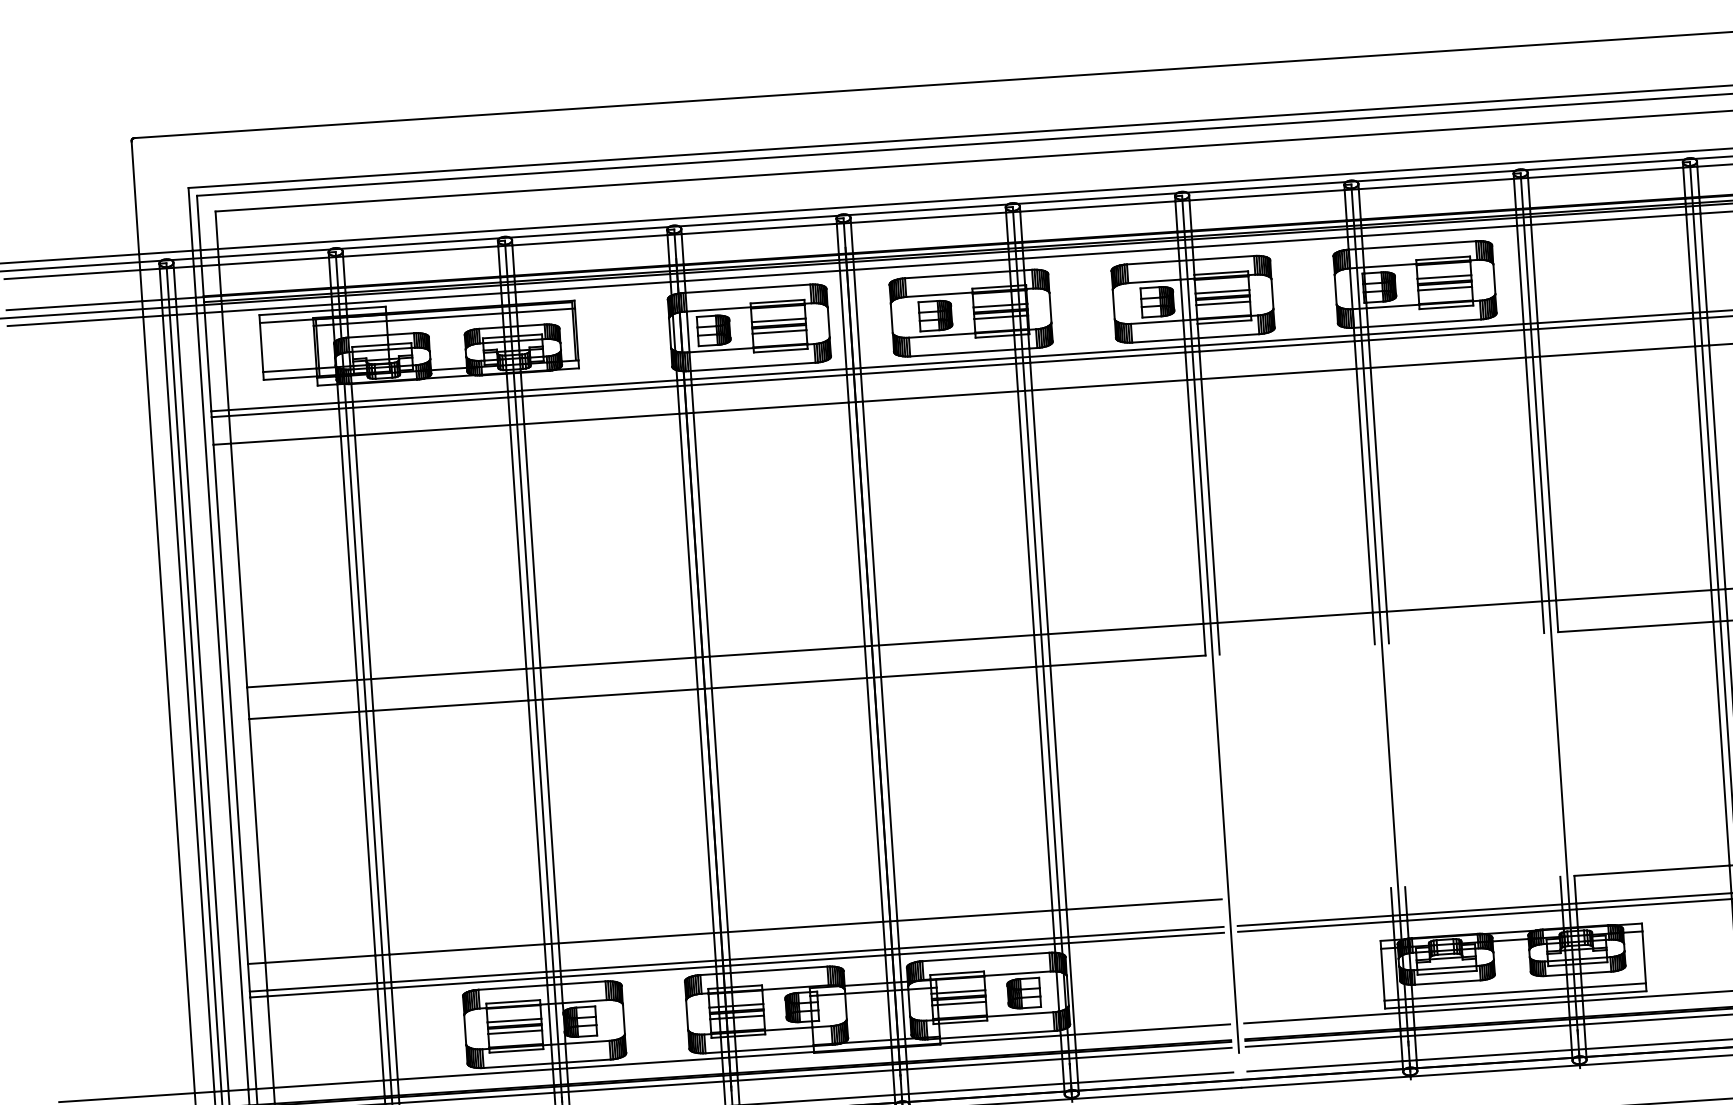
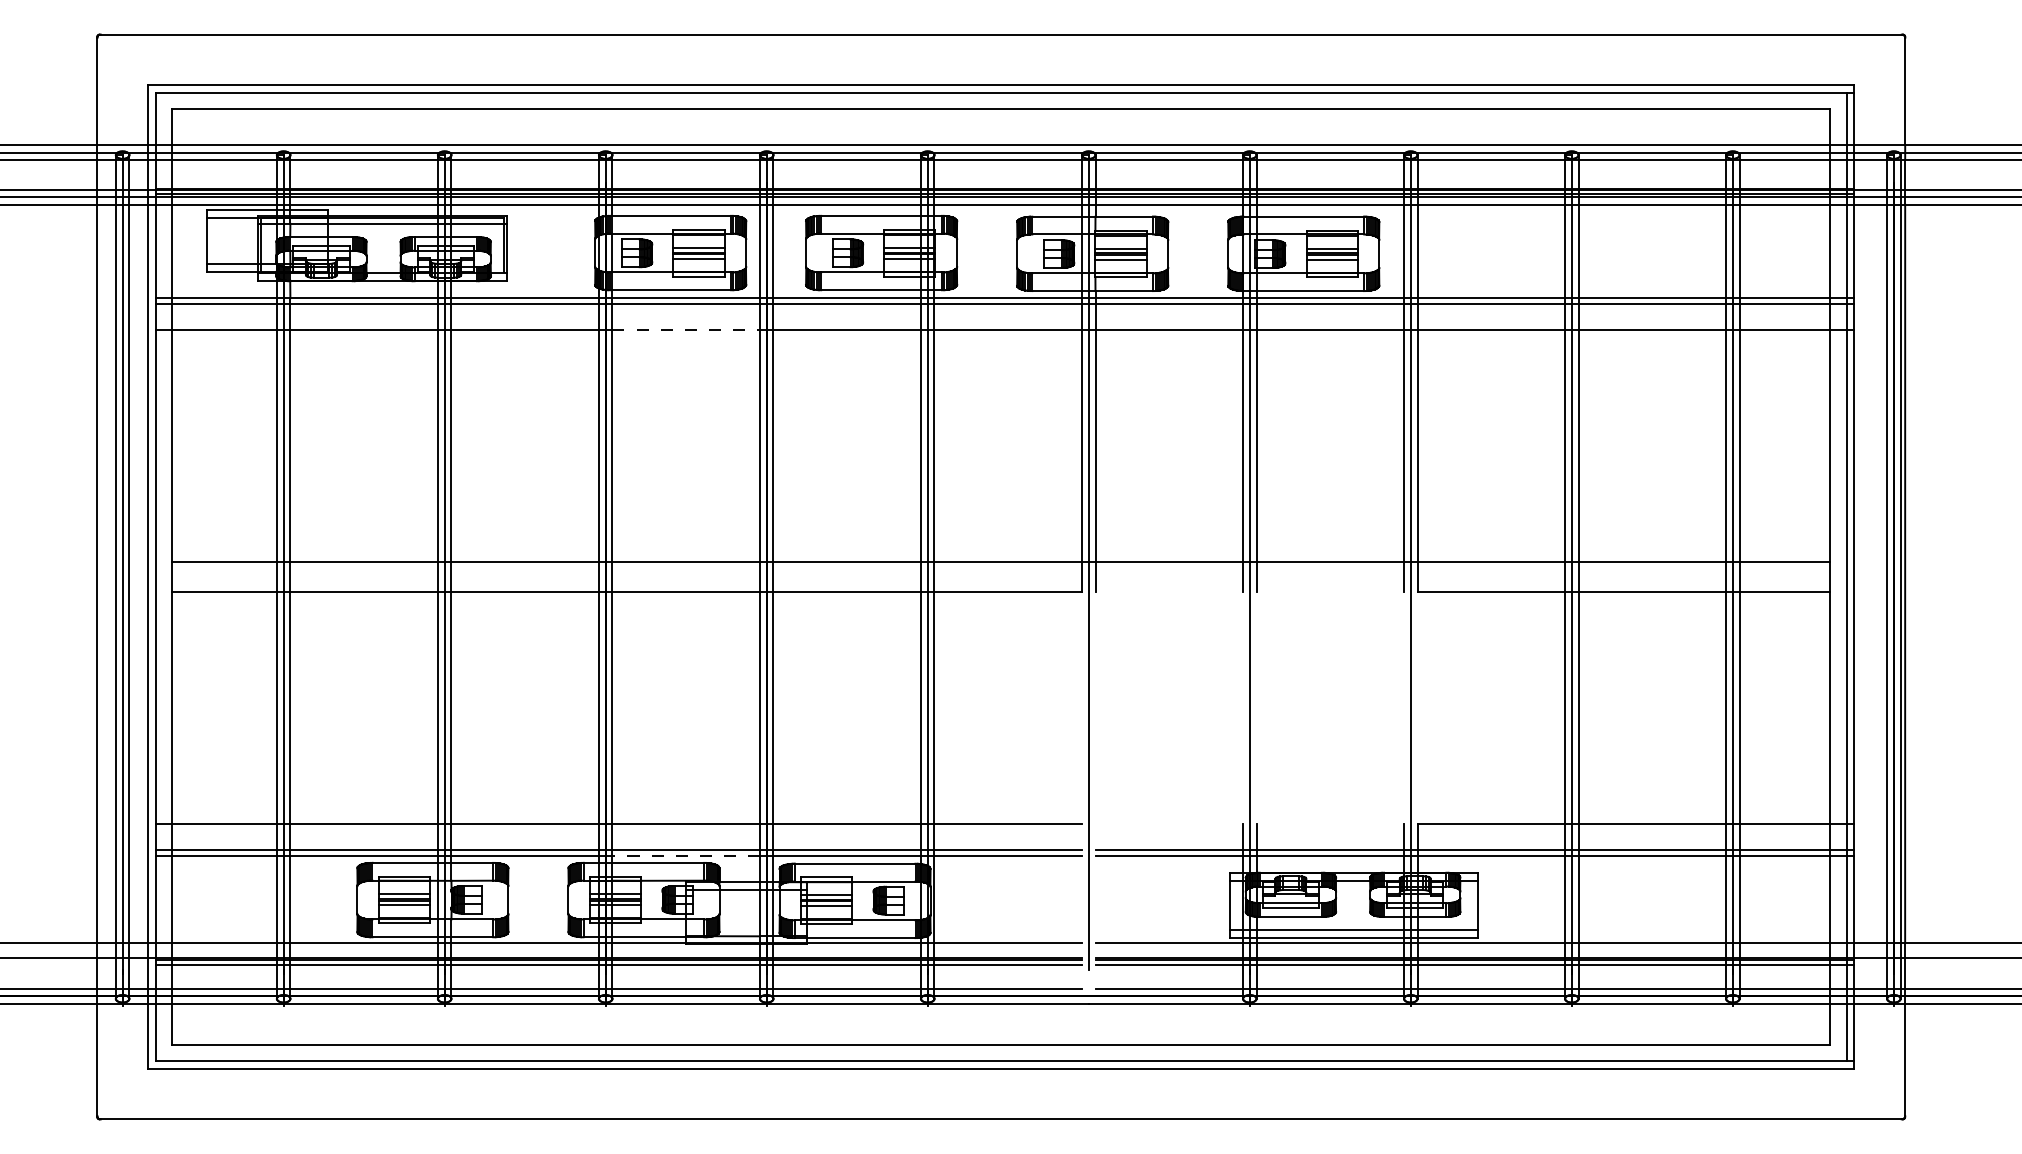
line: (771, 408) -> (686, 330), solid -> dashed
line: (808, 960) -> (686, 855), solid -> dashed

